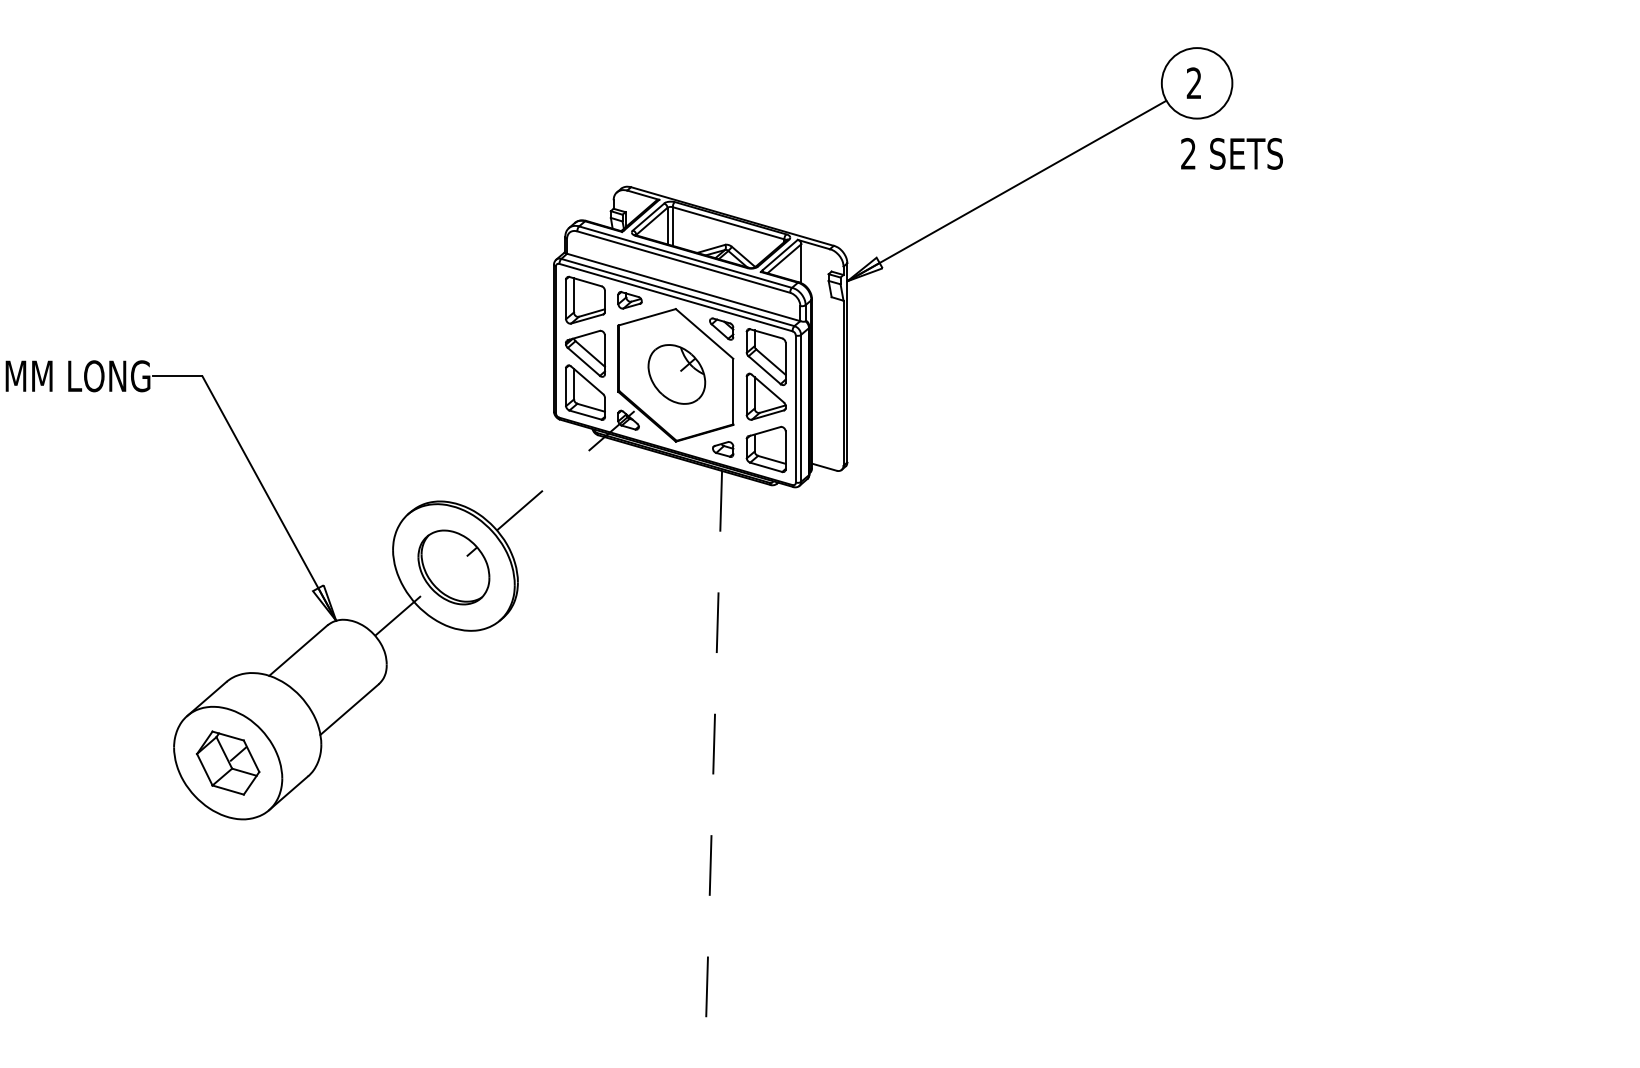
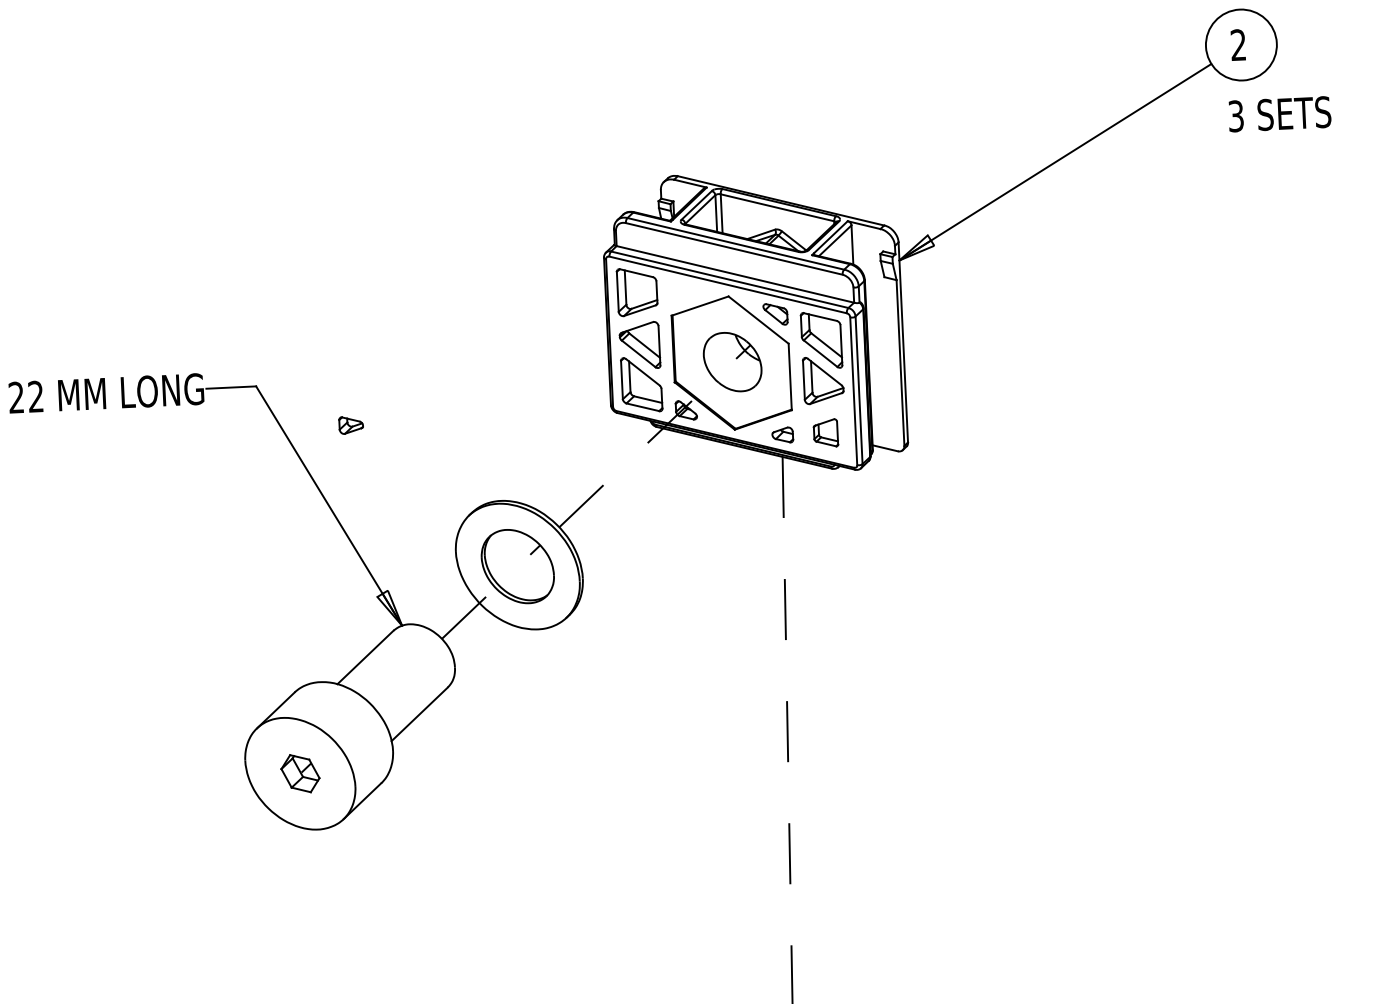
text: (1188, 153) -> (1236, 115), 2 -> 3
part: (629, 300) -> (350, 425), moved
part: (765, 449) -> (825, 433), size x0.6
part: (228, 762) -> (300, 773), size x0.6

